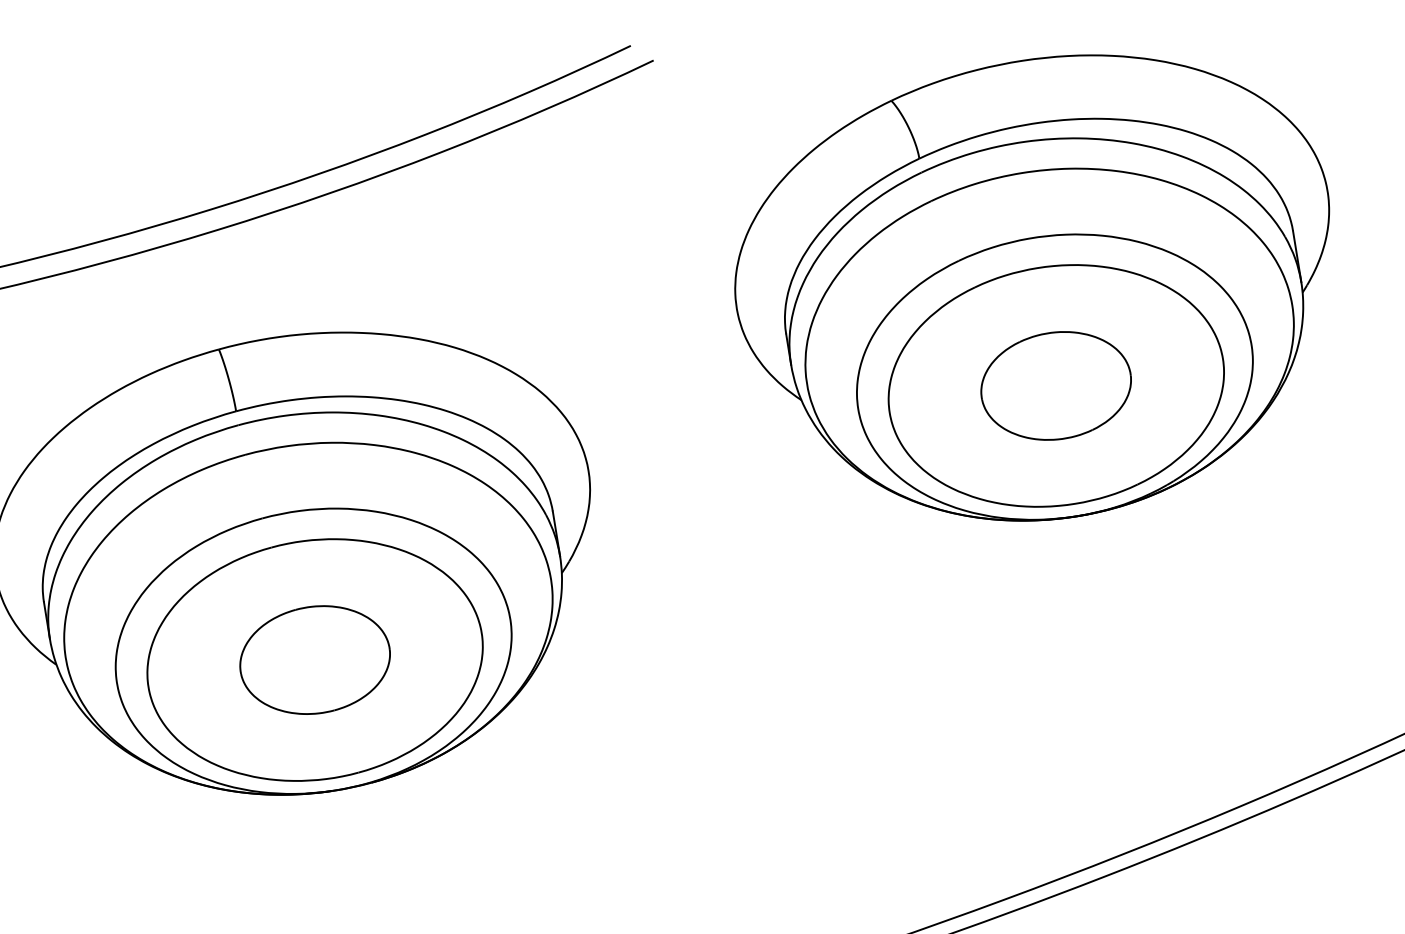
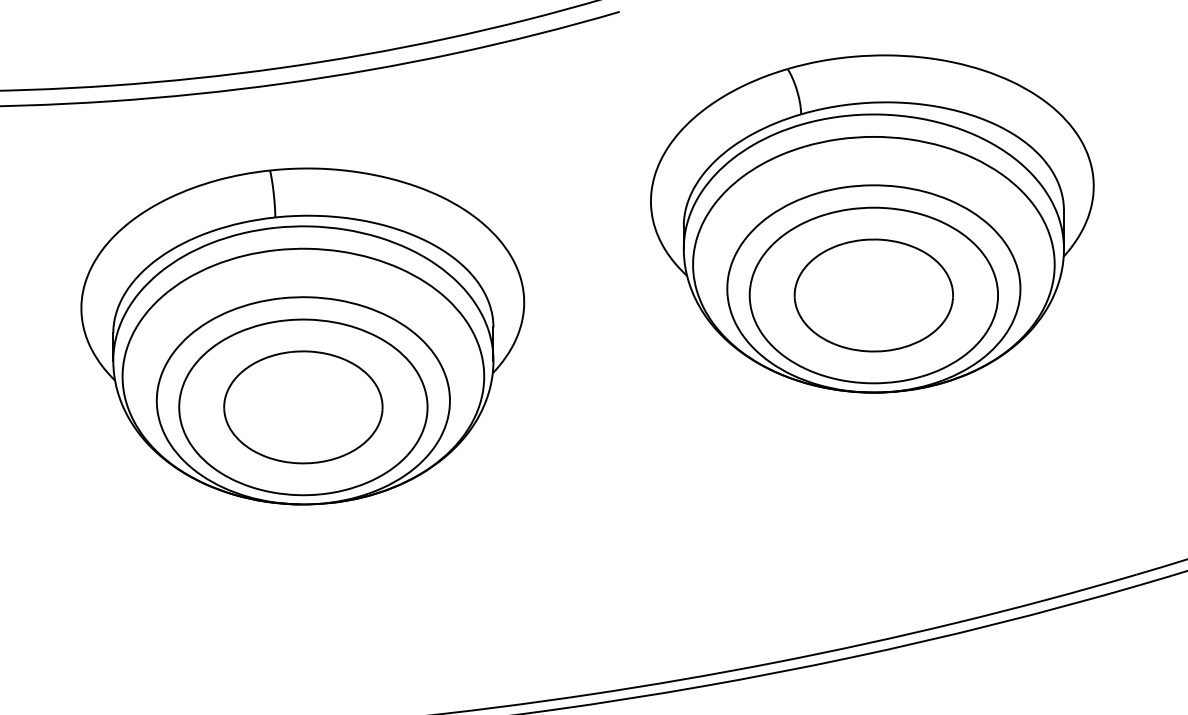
part: (1055, 386) -> (873, 295), size x1.43
part: (315, 660) -> (303, 407), size x1.43

